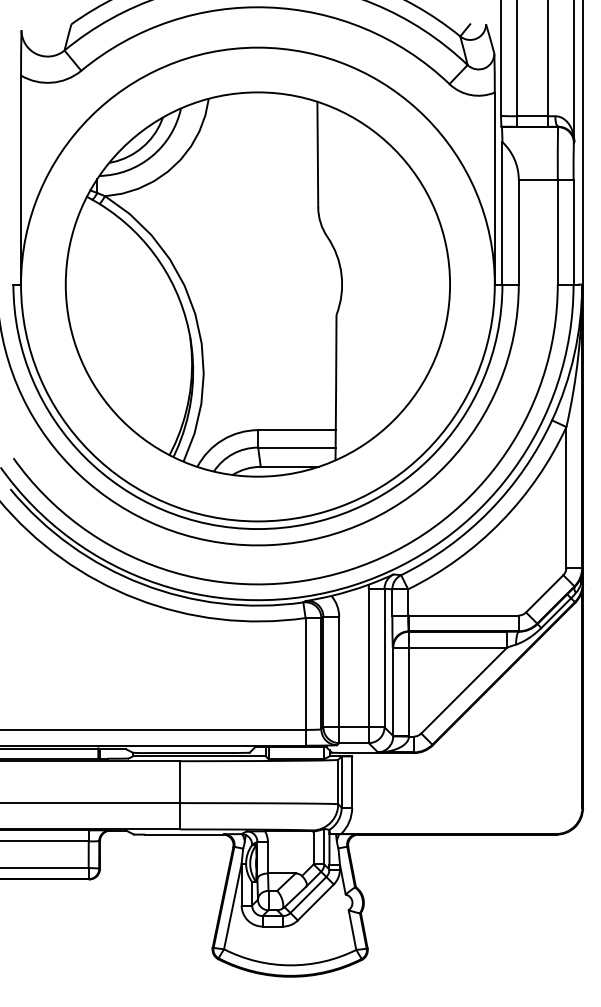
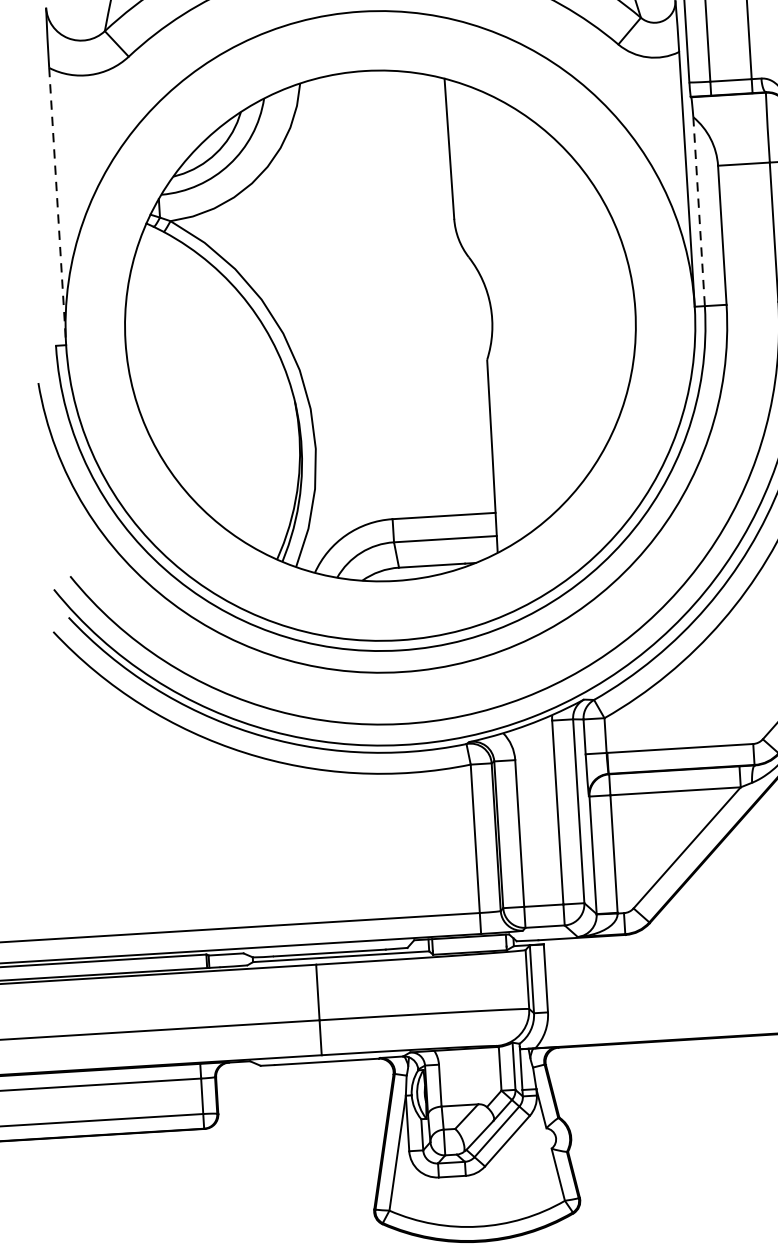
line: (21, 180) -> (58, 207), solid -> dashed
line: (502, 213) -> (699, 211), solid -> dashed

